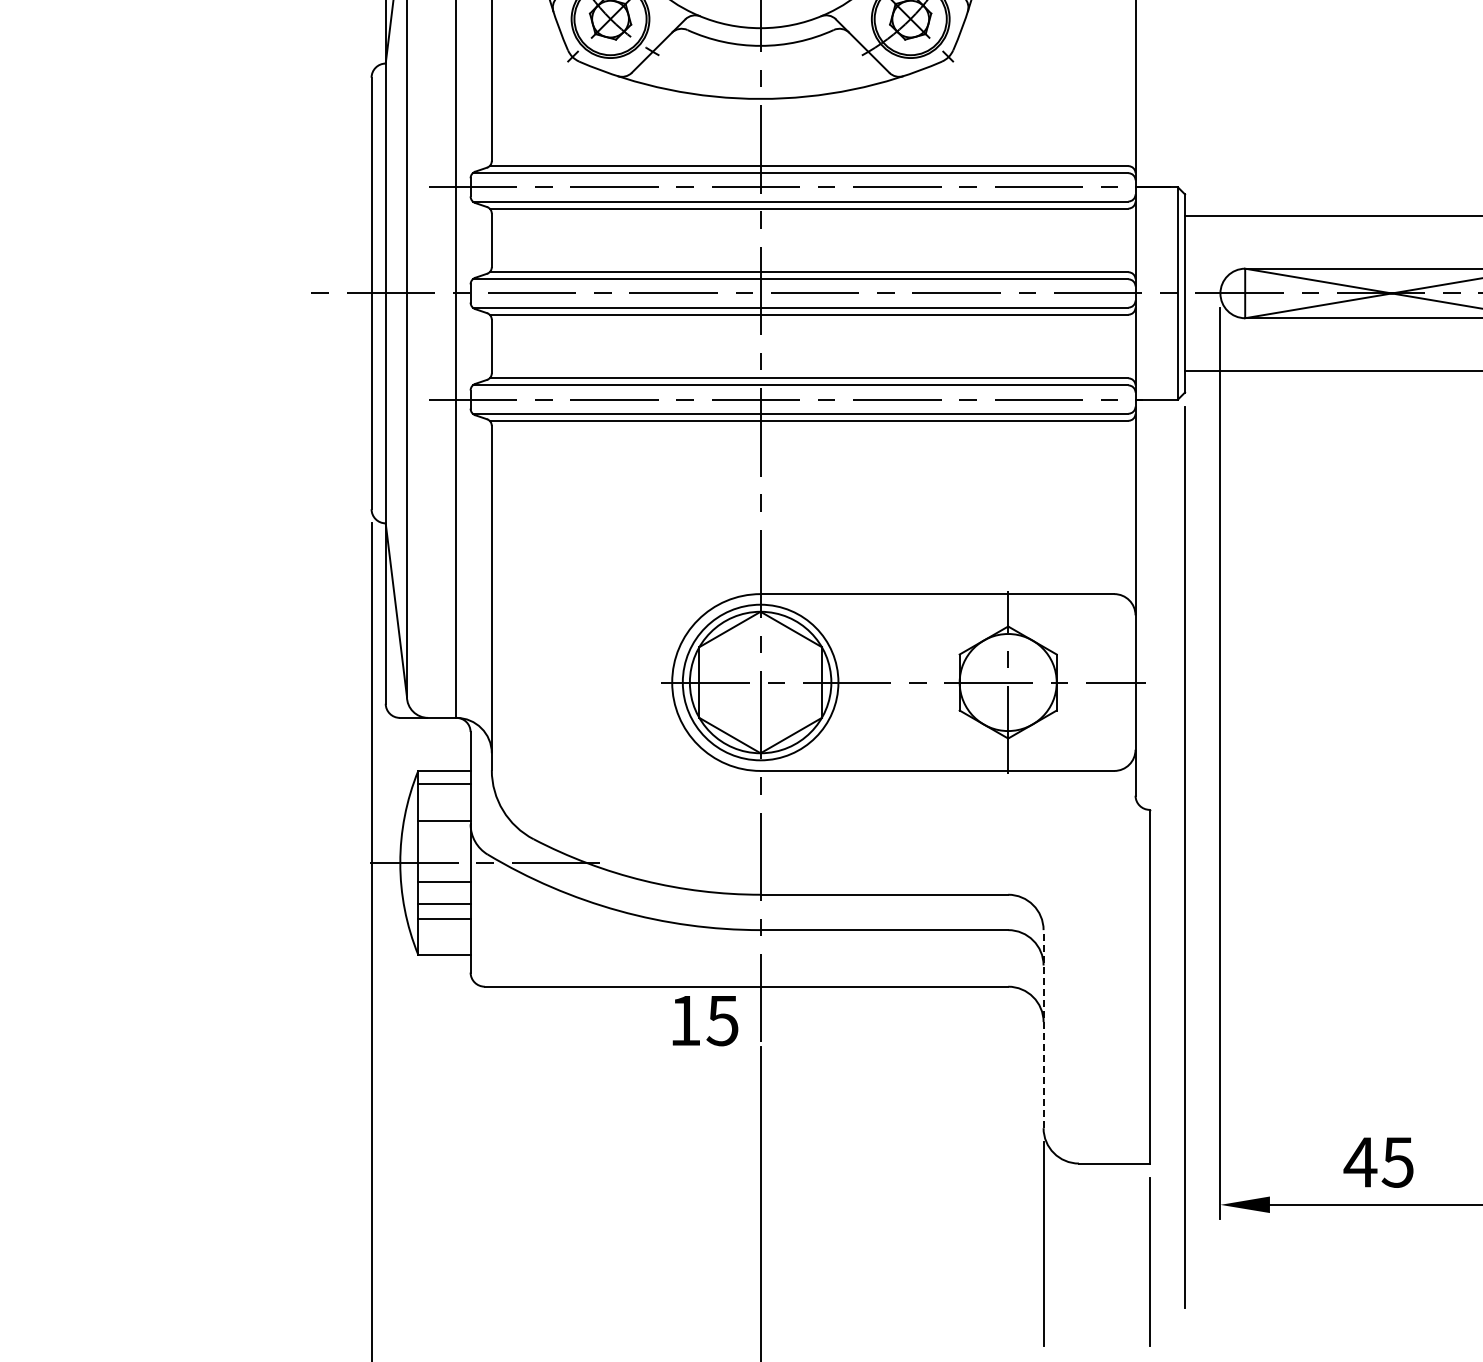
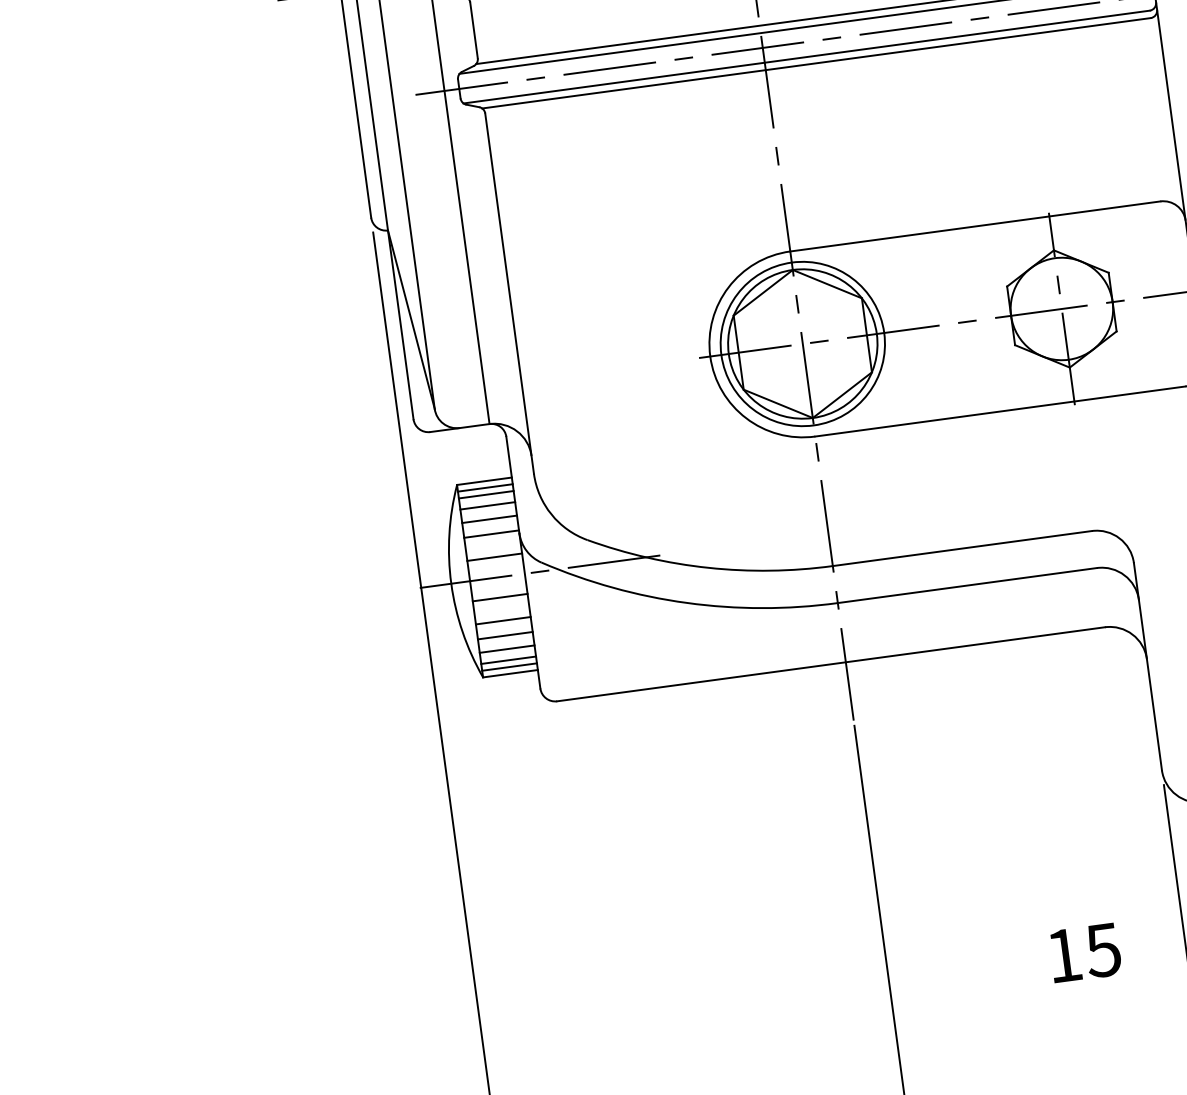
line: (444, 777) -> (485, 488), added
line: (444, 794) -> (487, 505), added
line: (444, 807) -> (489, 519), added
line: (444, 843) -> (494, 557), added
line: (444, 931) -> (507, 649), added
line: (444, 942) -> (508, 660), added
line: (444, 948) -> (509, 667), added
text: (705, 1021) -> (1085, 953), moved
line: (1043, 1028) -> (1147, 666), dashed -> solid

